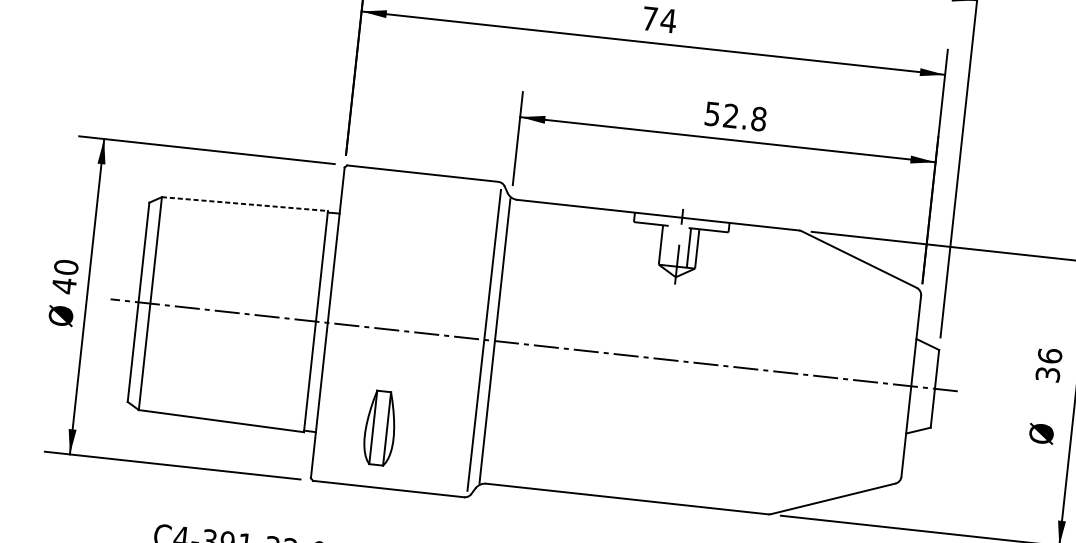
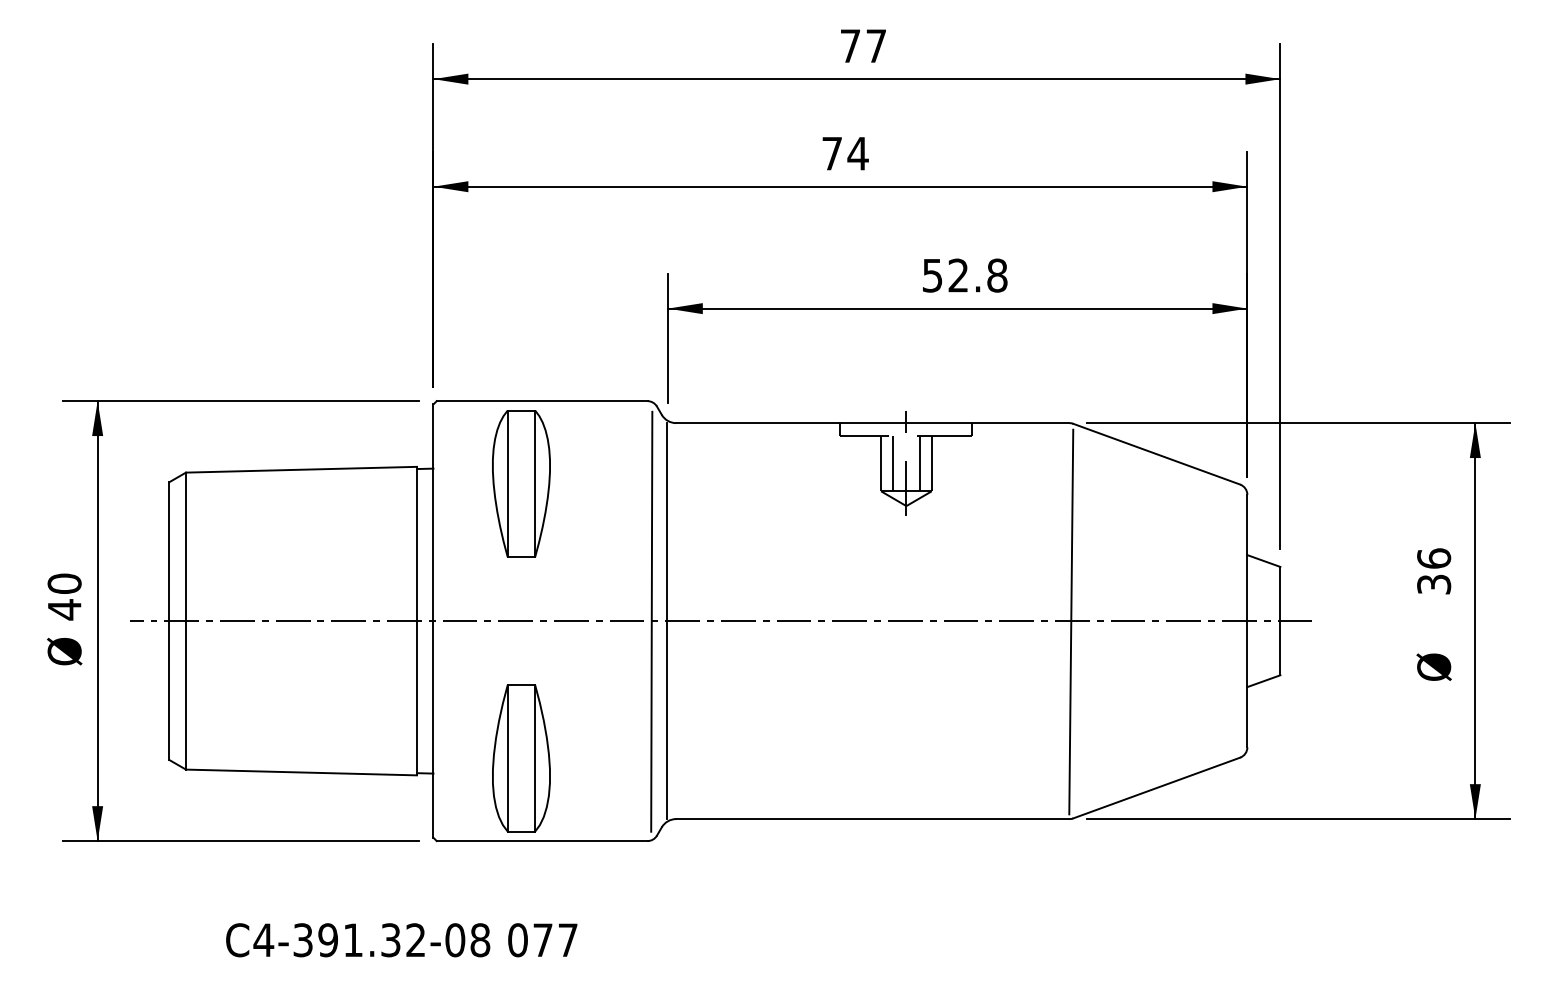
line: (244, 203) -> (301, 469), dashed -> solid
part: (401, 231) -> (521, 483), added
line: (669, 245) -> (892, 463), added
line: (785, 372) -> (1071, 621), added
part: (380, 428) -> (521, 758), size x1.43

